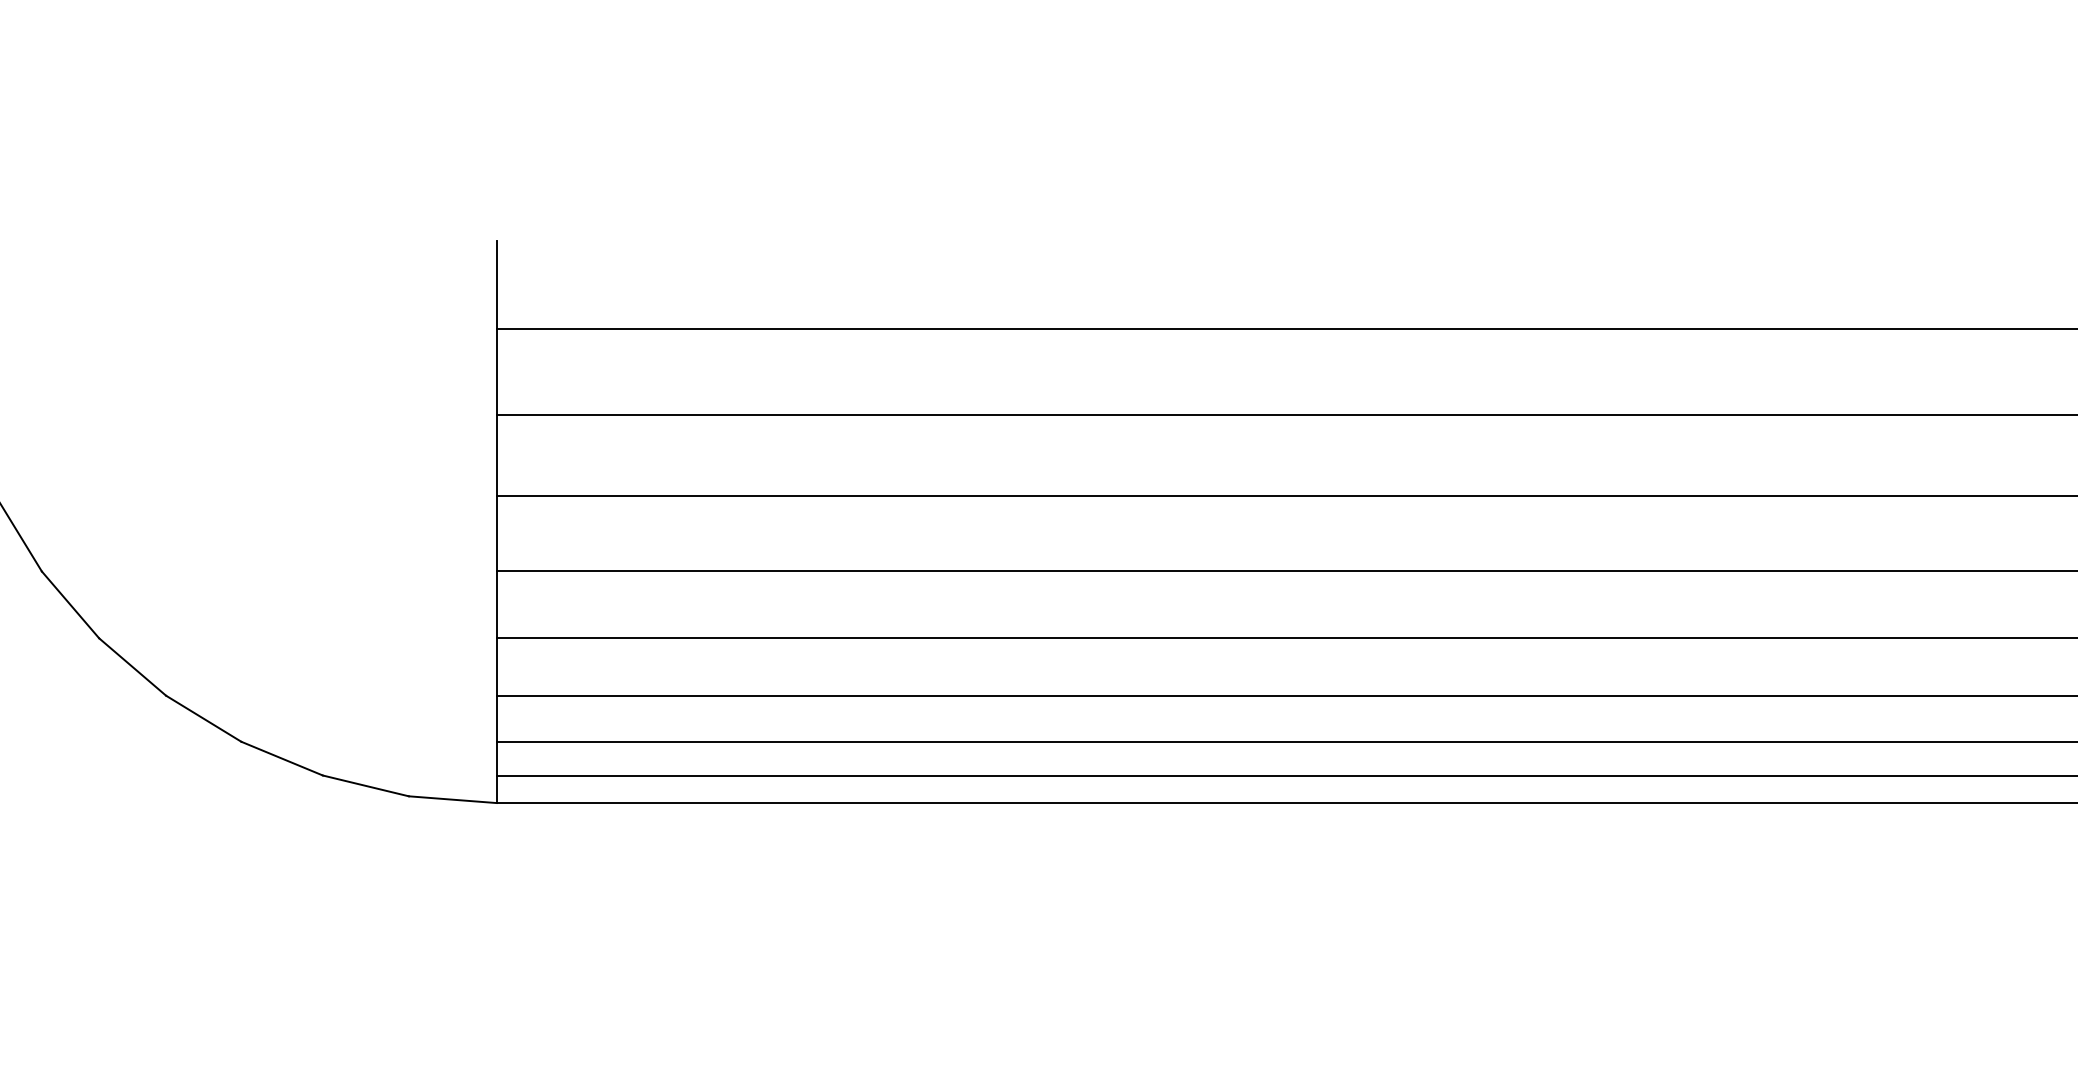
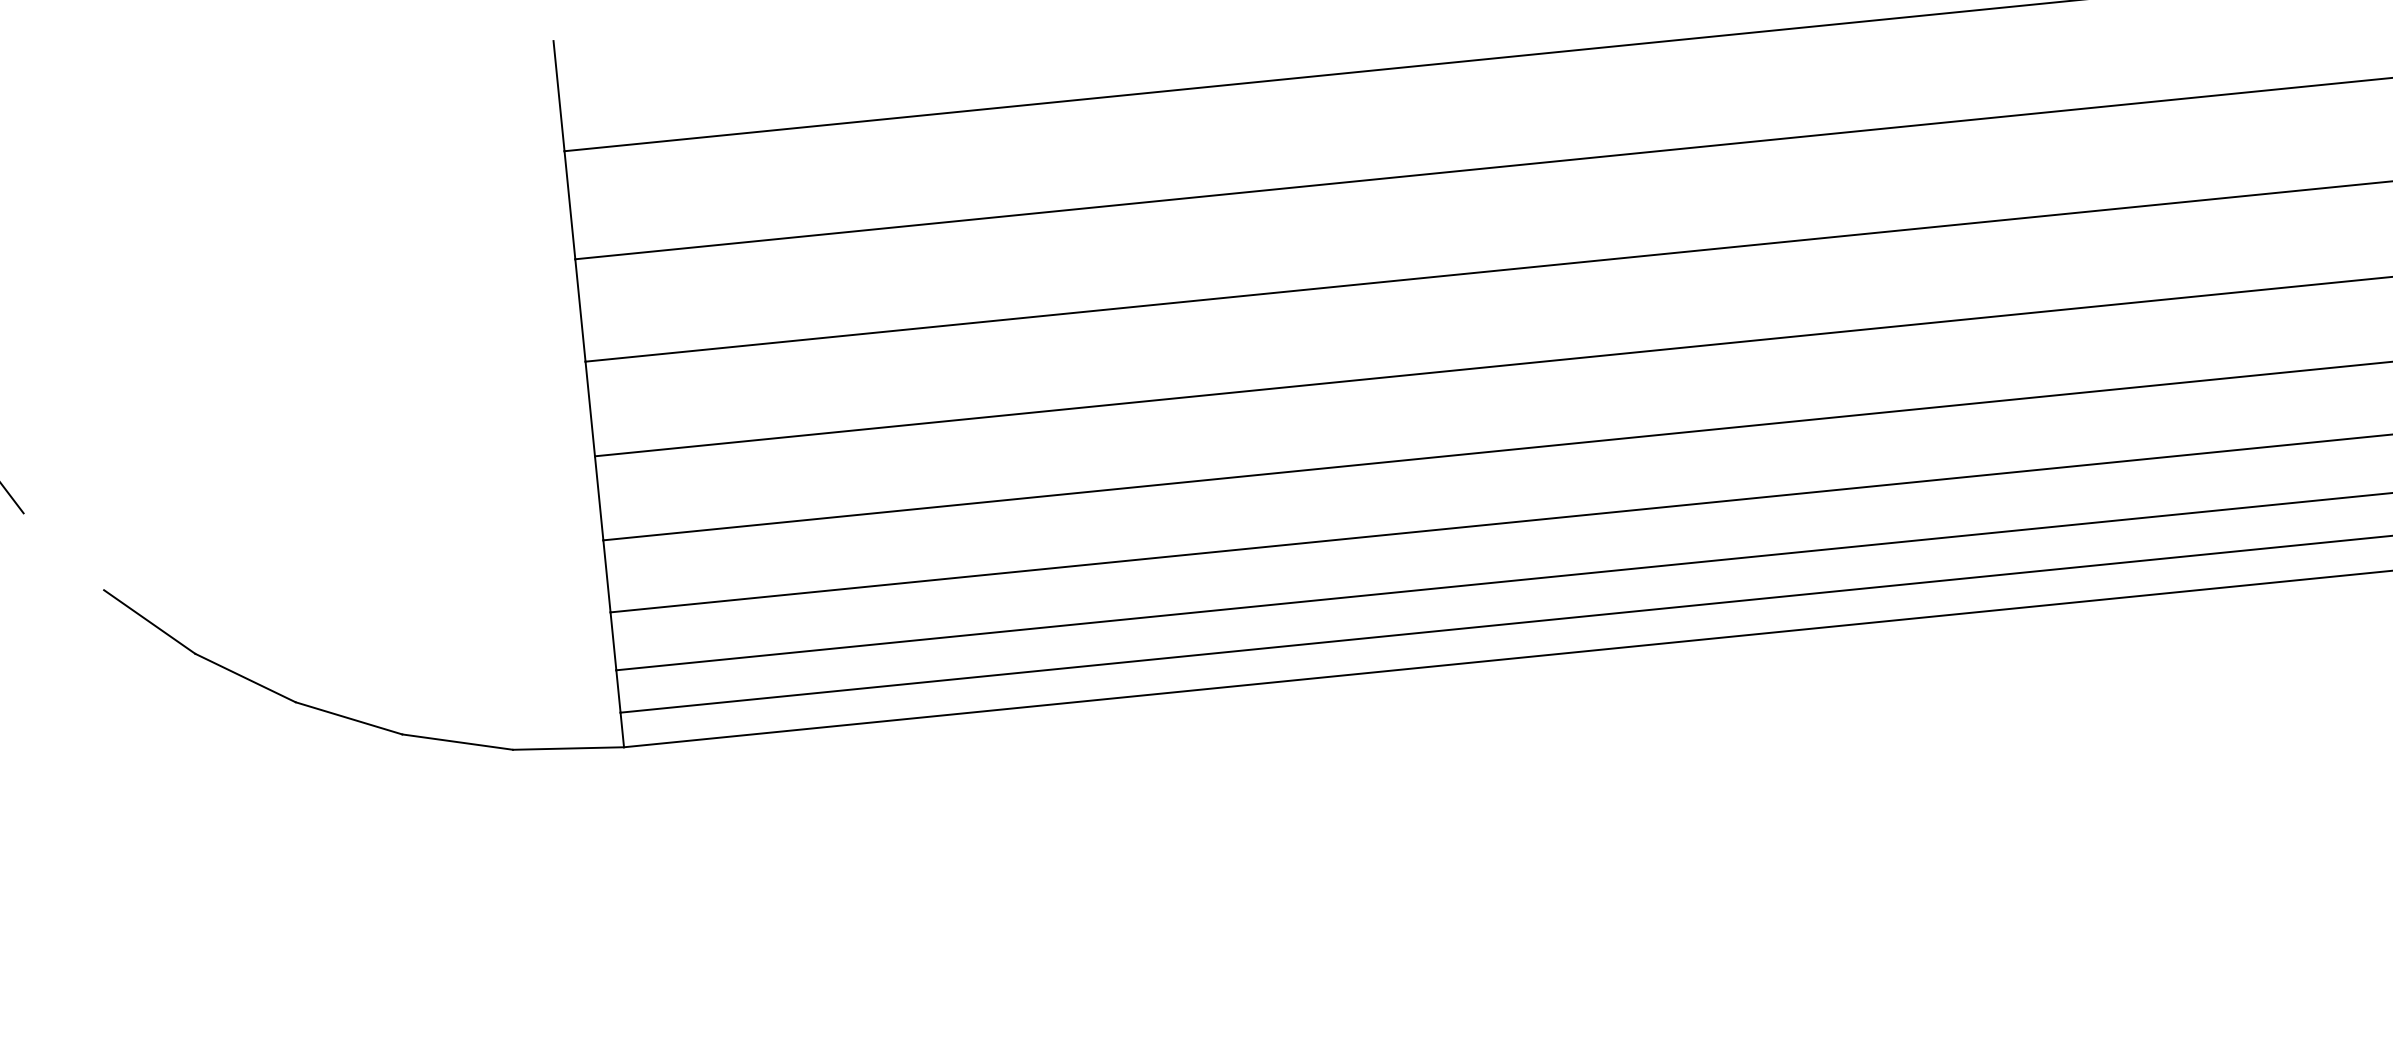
line: (70, 604) -> (63, 551), removed

